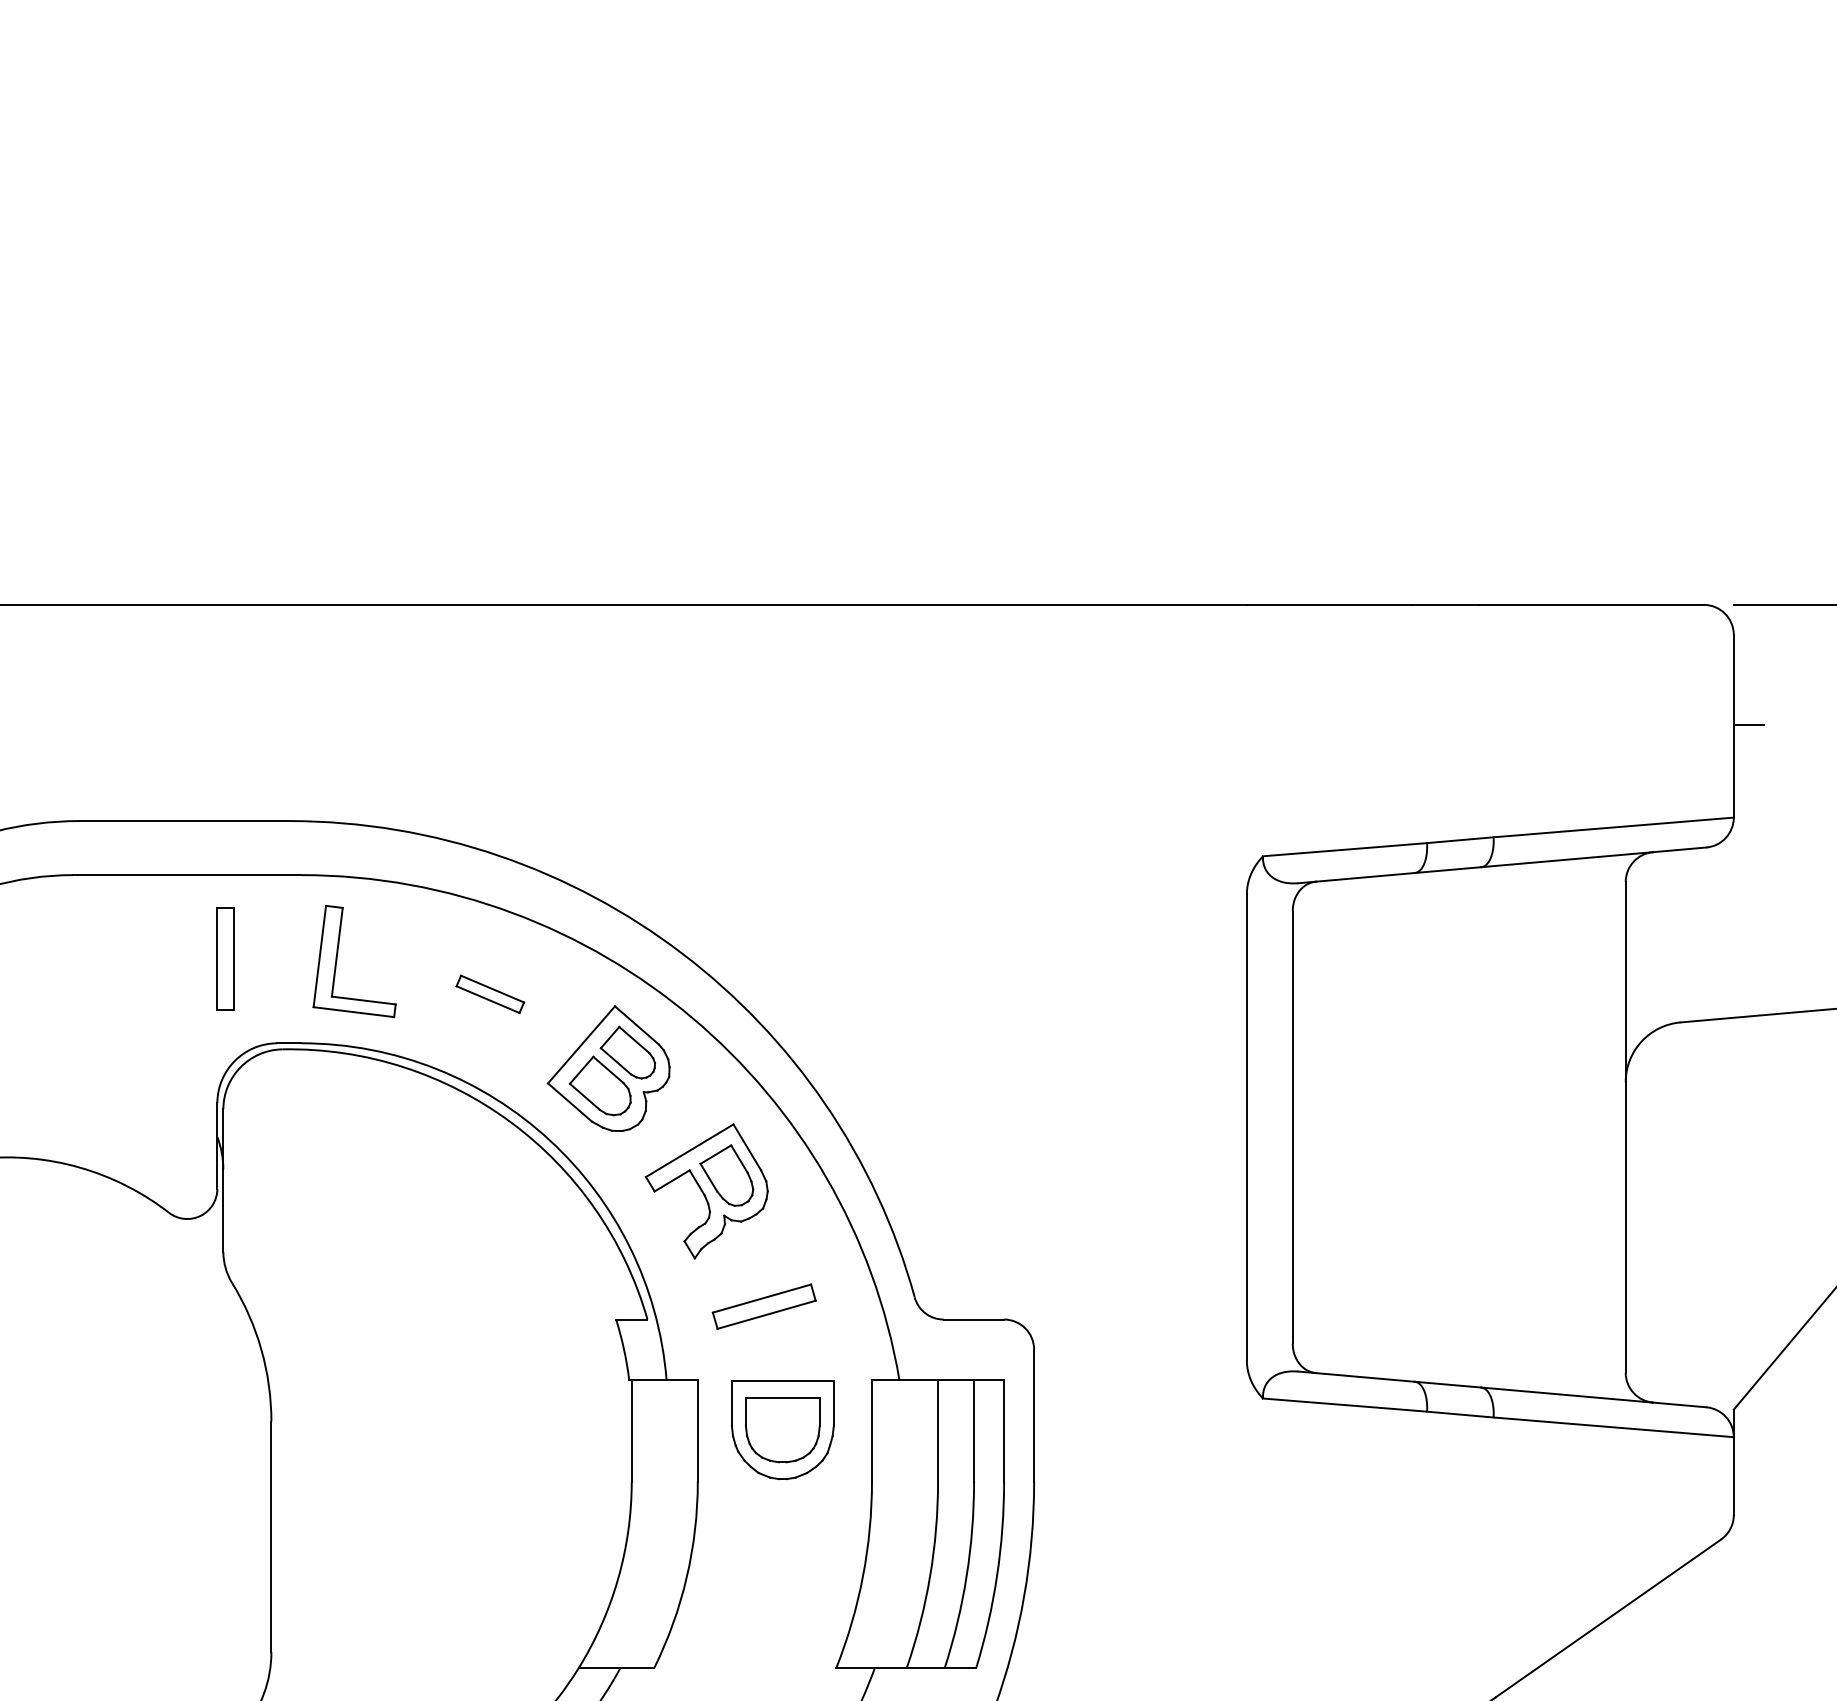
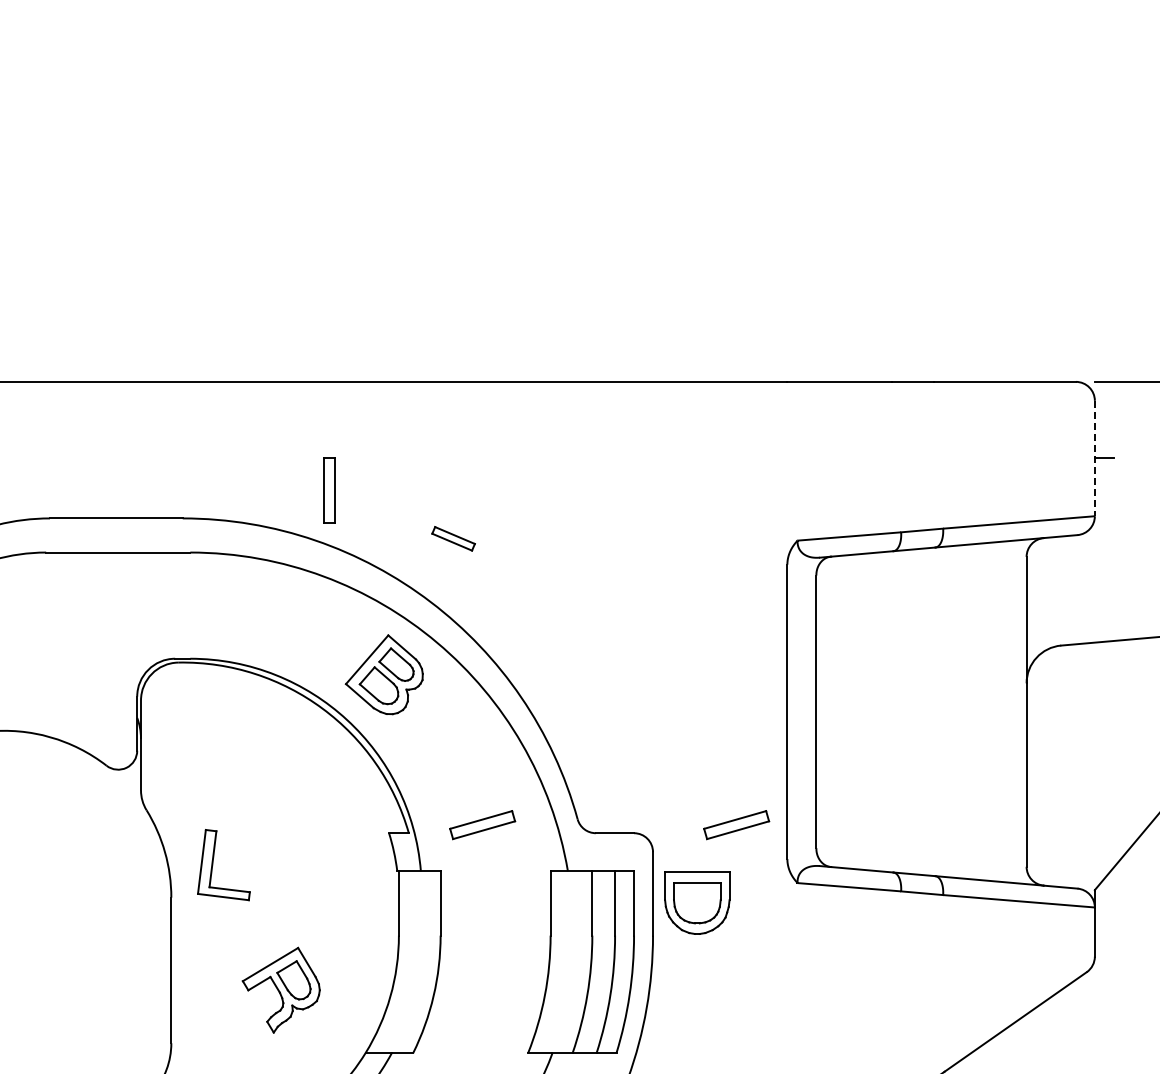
line: (1733, 726) -> (1094, 458), solid -> dashed
part: (225, 958) -> (329, 490), moved
part: (338, 962) -> (213, 865), moved
part: (490, 993) -> (453, 538), moved
part: (705, 1190) -> (280, 989), moved
part: (1166, 1307) -> (736, 825), added
part: (783, 1429) -> (697, 902), moved

